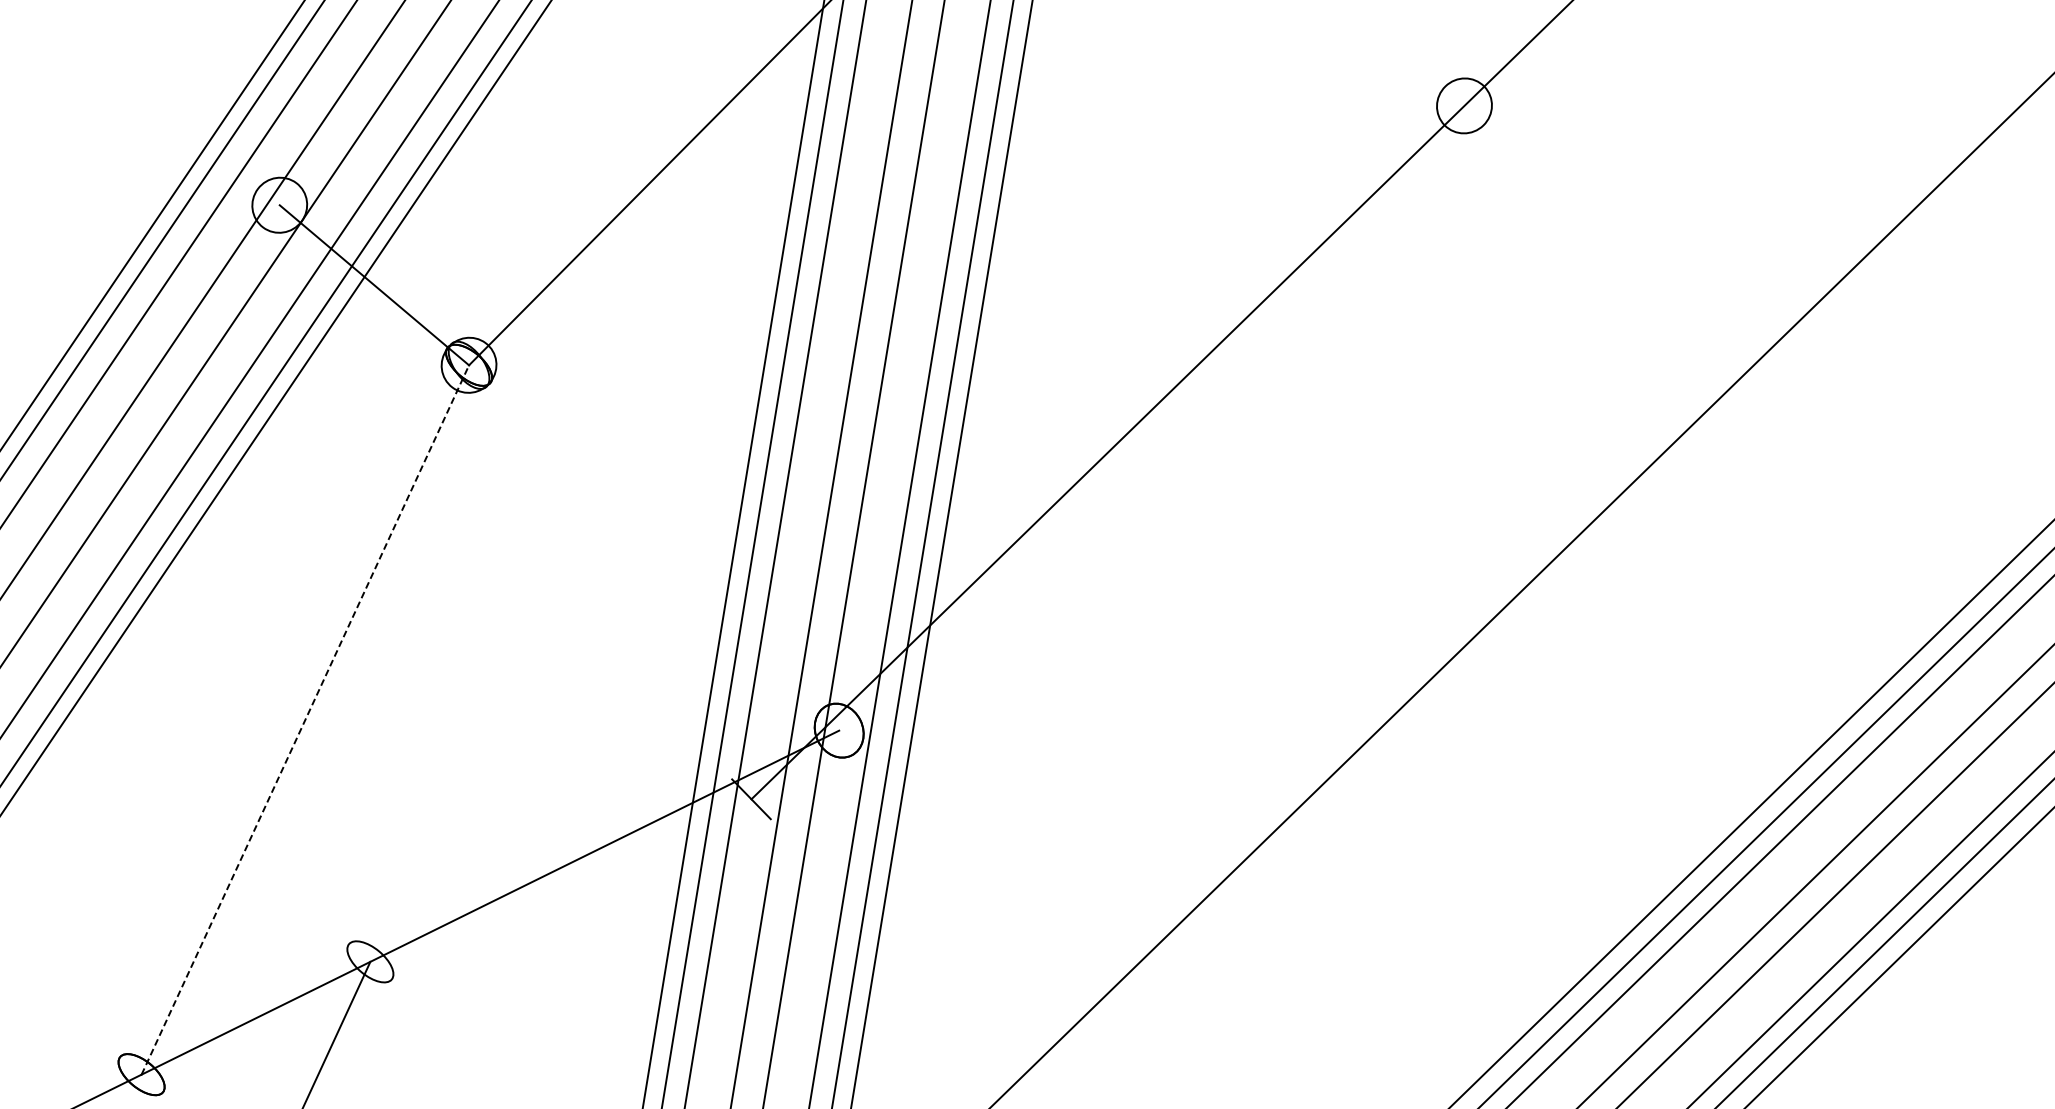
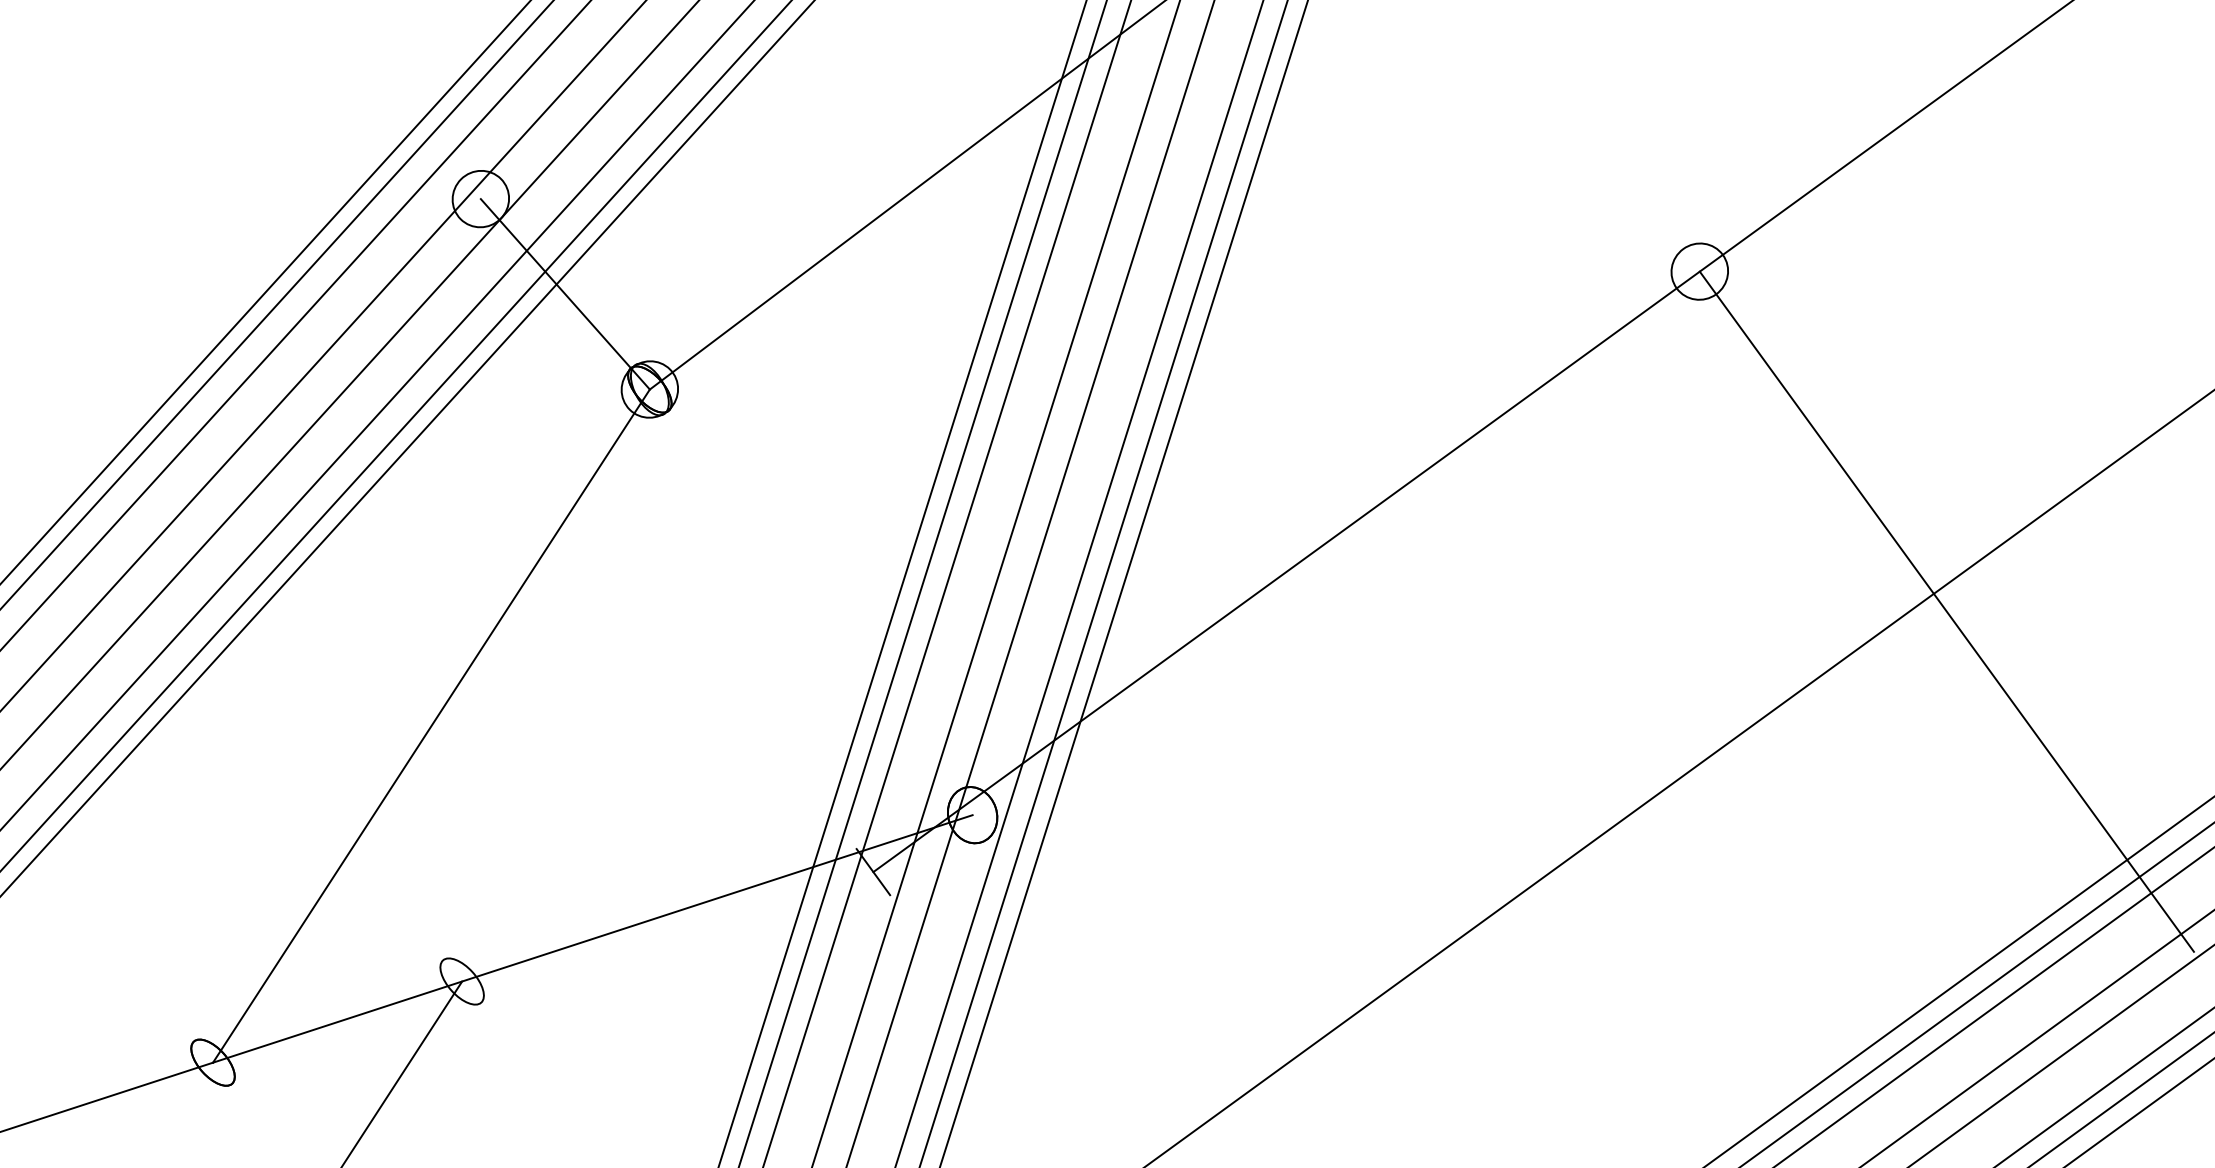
line: (1749, 399) -> (1946, 611), added
line: (305, 719) -> (431, 725), dashed -> solid

